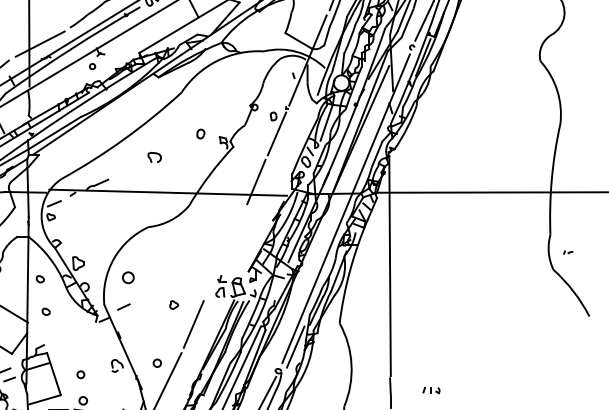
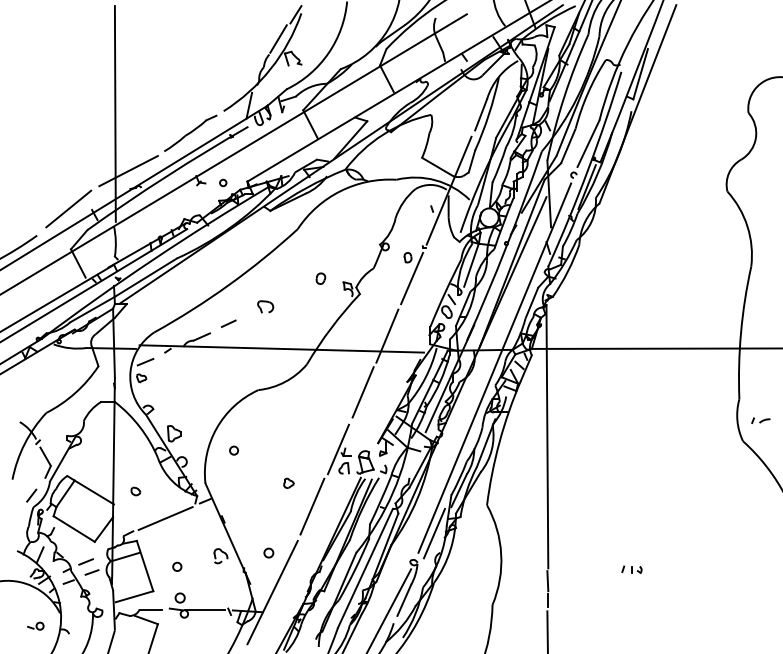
circle: (92, 66) -> (223, 182), moved
line: (235, 229) -> (362, 392), added
part: (568, 252) -> (760, 420), size x1.67
line: (214, 276) -> (337, 449), added
circle: (127, 277) -> (233, 450), size x0.62
part: (40, 279) -> (128, 452), removed
line: (123, 306) -> (228, 323), moved
line: (71, 334) -> (165, 518), added
part: (431, 390) -> (631, 569), moved

